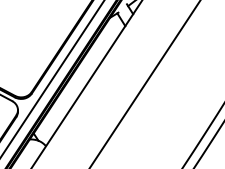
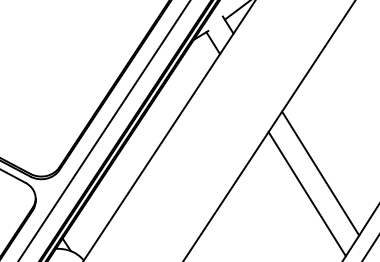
line: (183, 95) -> (320, 173), added
line: (175, 107) -> (306, 193), added

